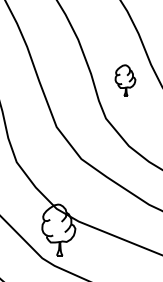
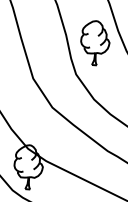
part: (125, 80) -> (95, 42), size x1.67

